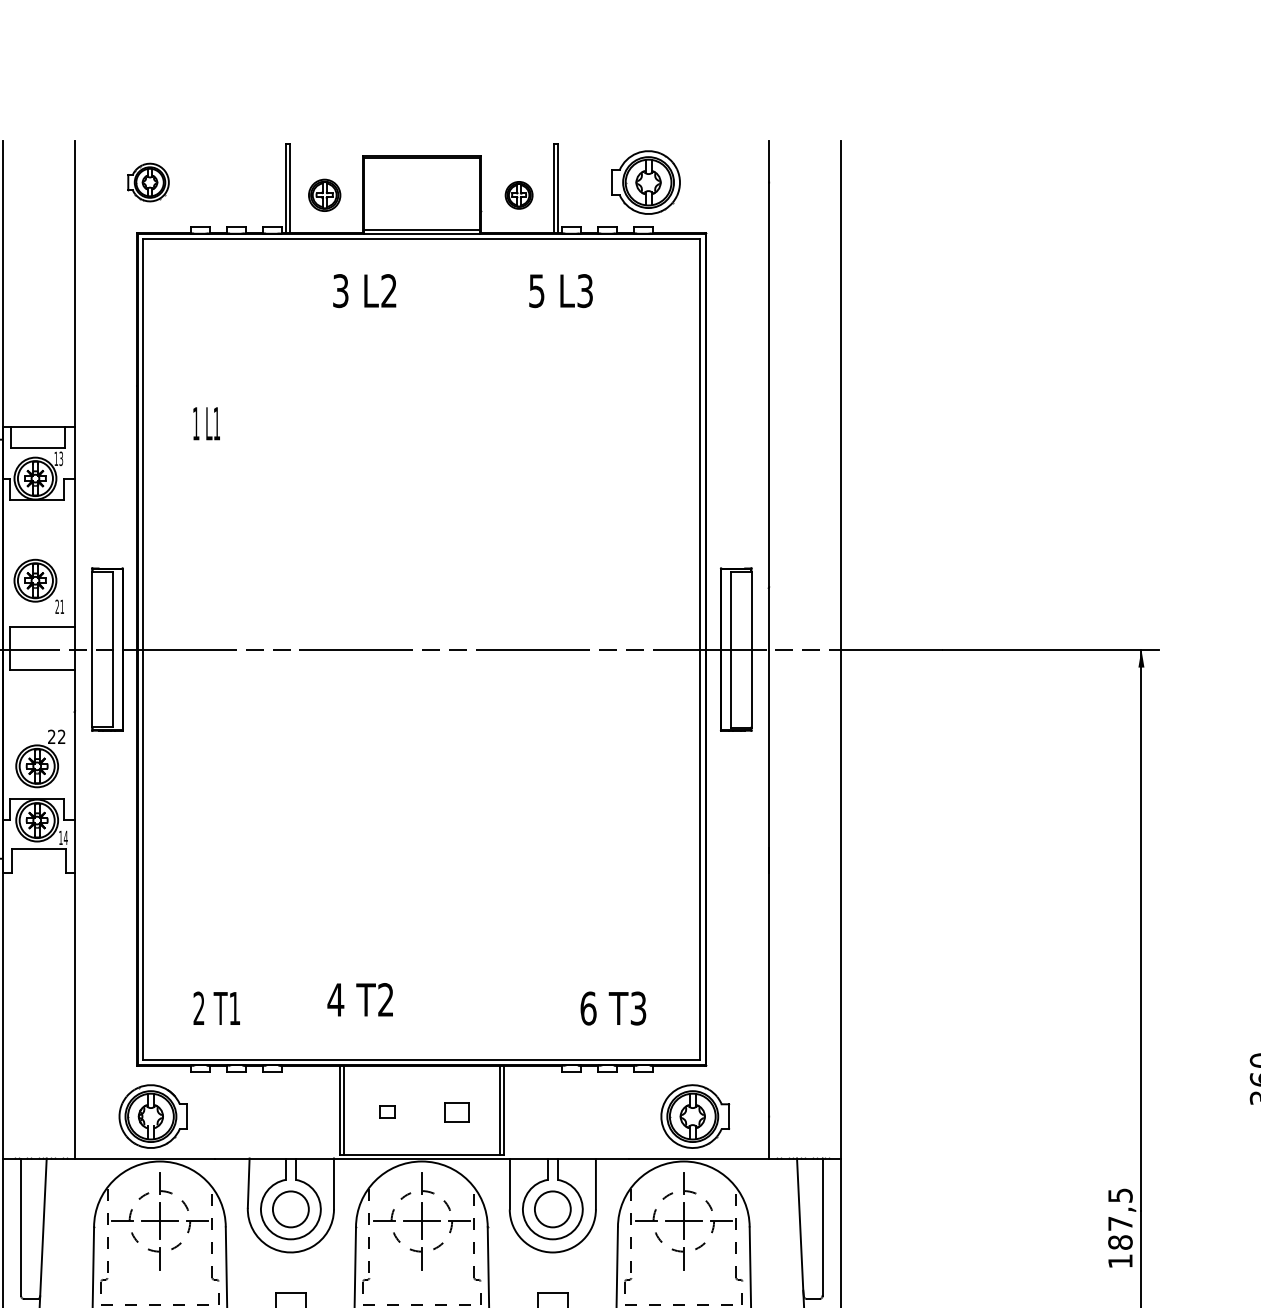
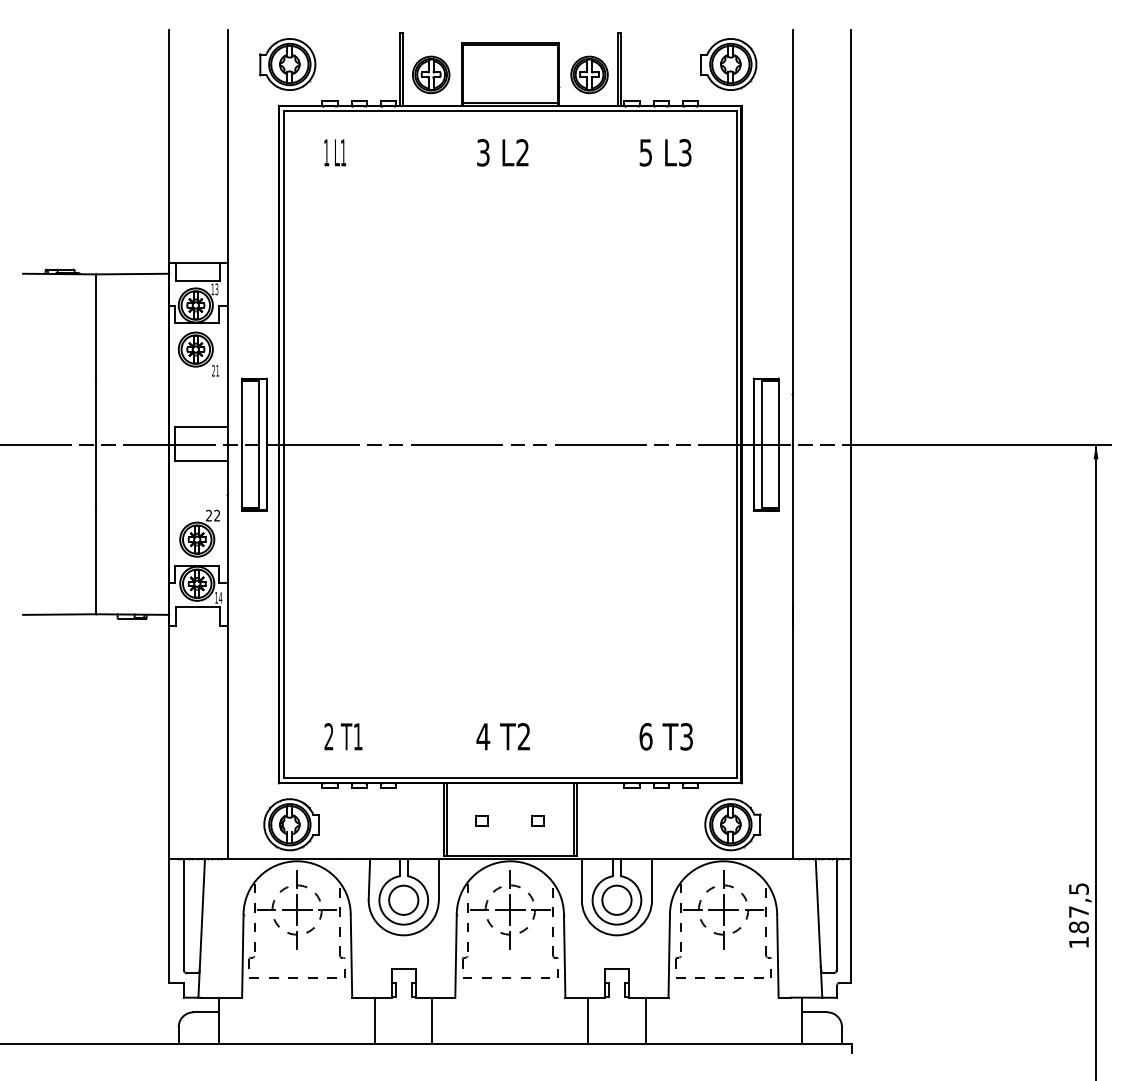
part: (148, 182) -> (287, 64), size x1.67
part: (645, 182) -> (728, 64), moved
part: (324, 194) -> (431, 74), size x1.43
part: (519, 194) -> (589, 74), size x1.67
text: (364, 290) -> (502, 152), moved
text: (560, 290) -> (665, 152), moved
text: (205, 423) -> (334, 152), moved
part: (37, 585) -> (197, 353), moved
text: (359, 999) -> (502, 736), moved
part: (455, 1111) -> (537, 820), size x0.62

